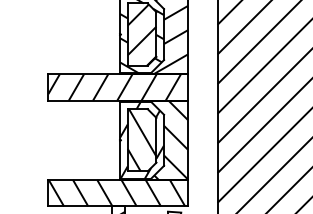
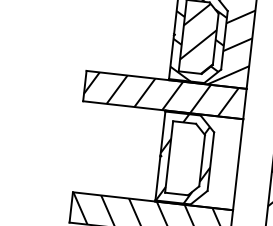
hatch: (157, 139) -> (203, 159), removed
hatch: (141, 140) -> (184, 158), removed

